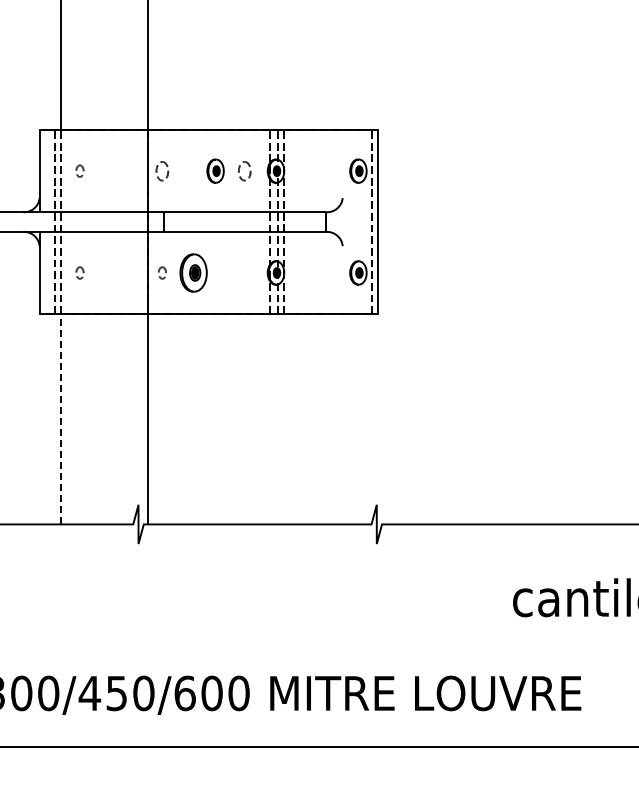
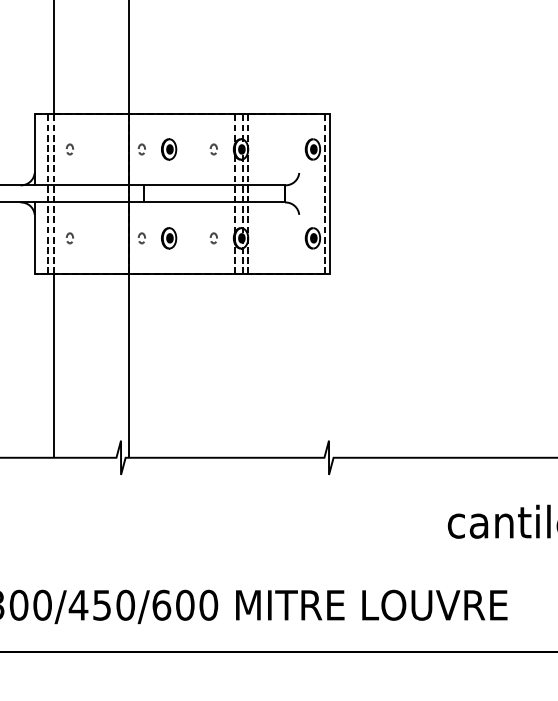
part: (162, 170) -> (141, 148), size x0.62
part: (215, 170) -> (169, 148), moved
part: (244, 170) -> (213, 148), size x0.62
part: (193, 272) -> (169, 237), size x0.62
part: (244, 272) -> (213, 237), added
line: (61, 418) -> (53, 365), dashed -> solid

